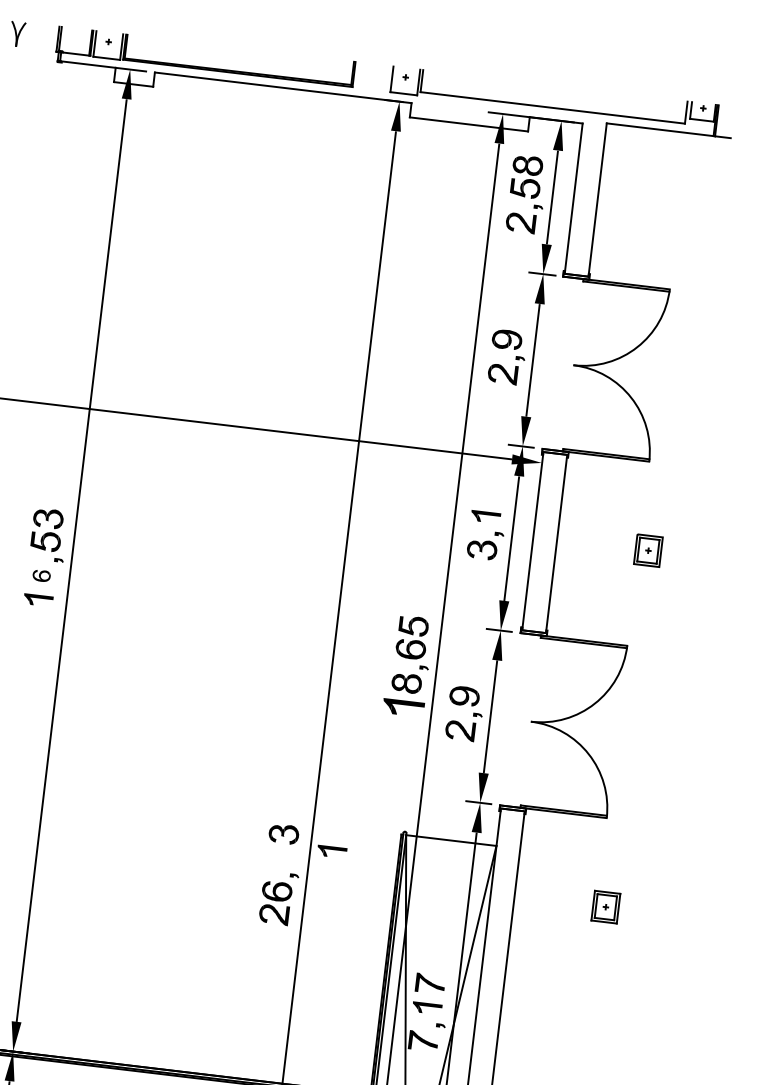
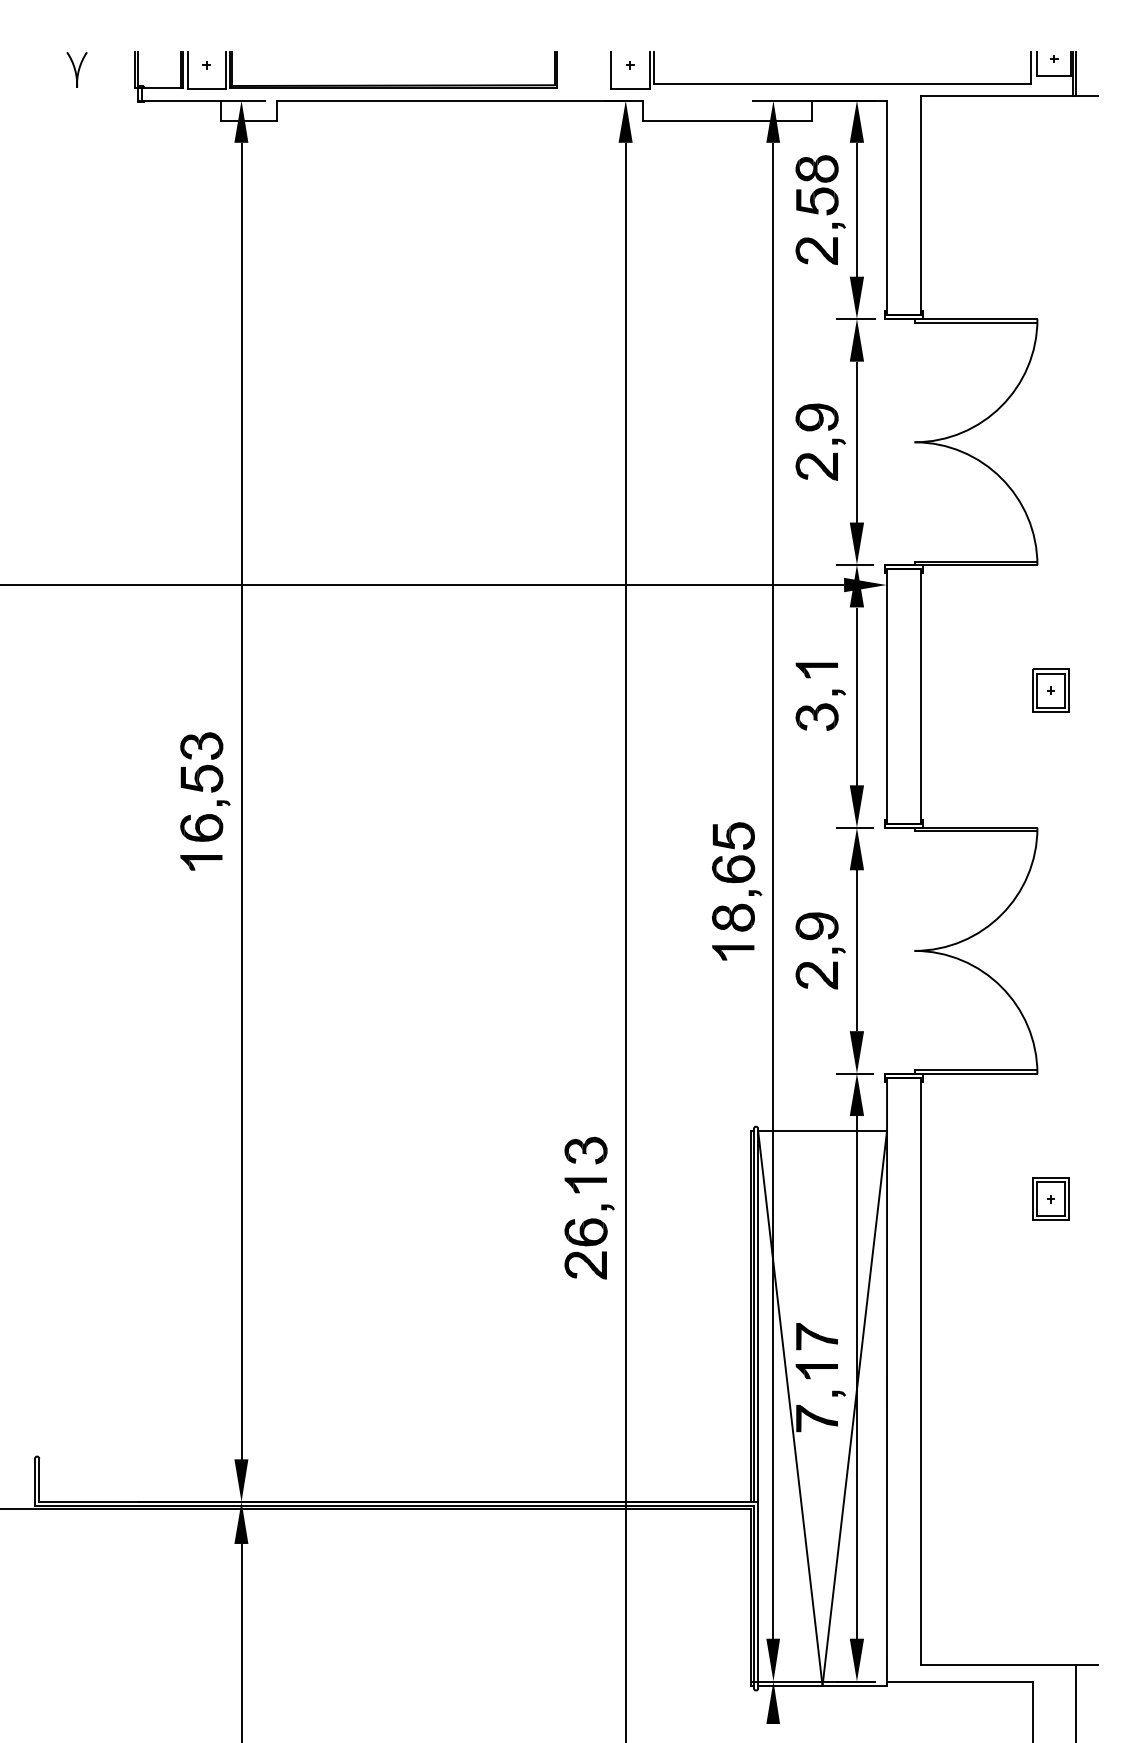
part: (41, 575) -> (201, 827), size x1.67
part: (403, 707) -> (733, 952), size x0.71
part: (331, 851) -> (585, 1185), moved

